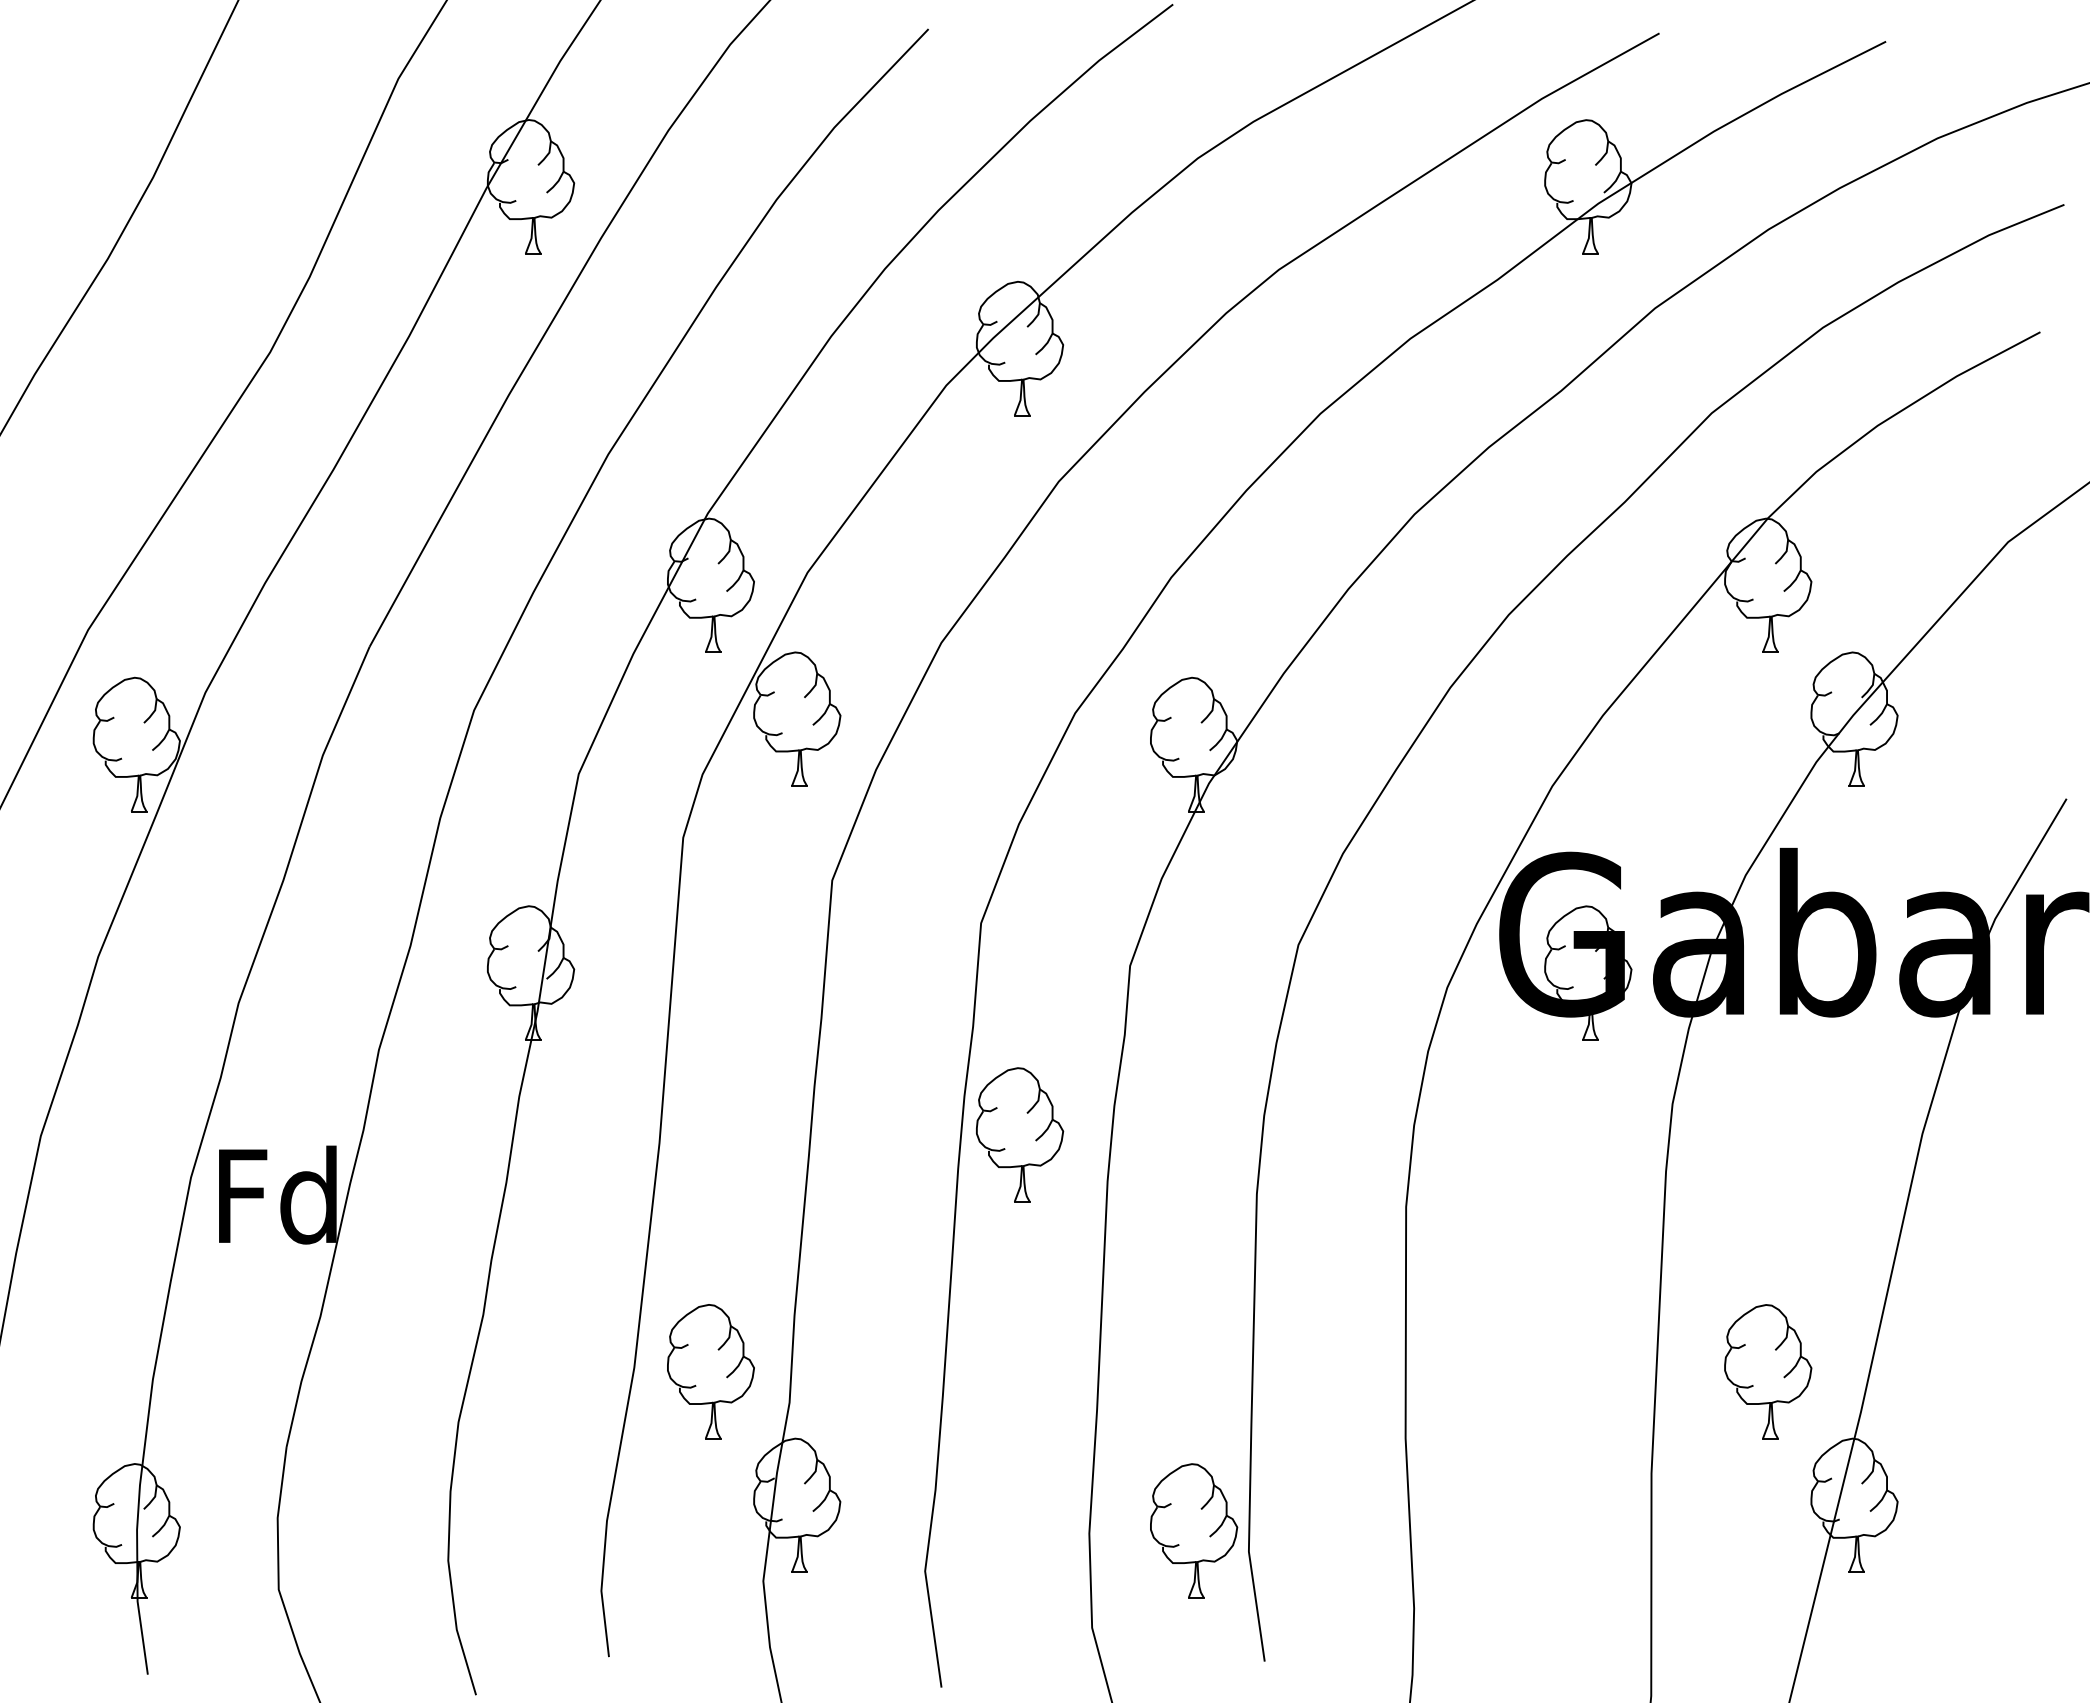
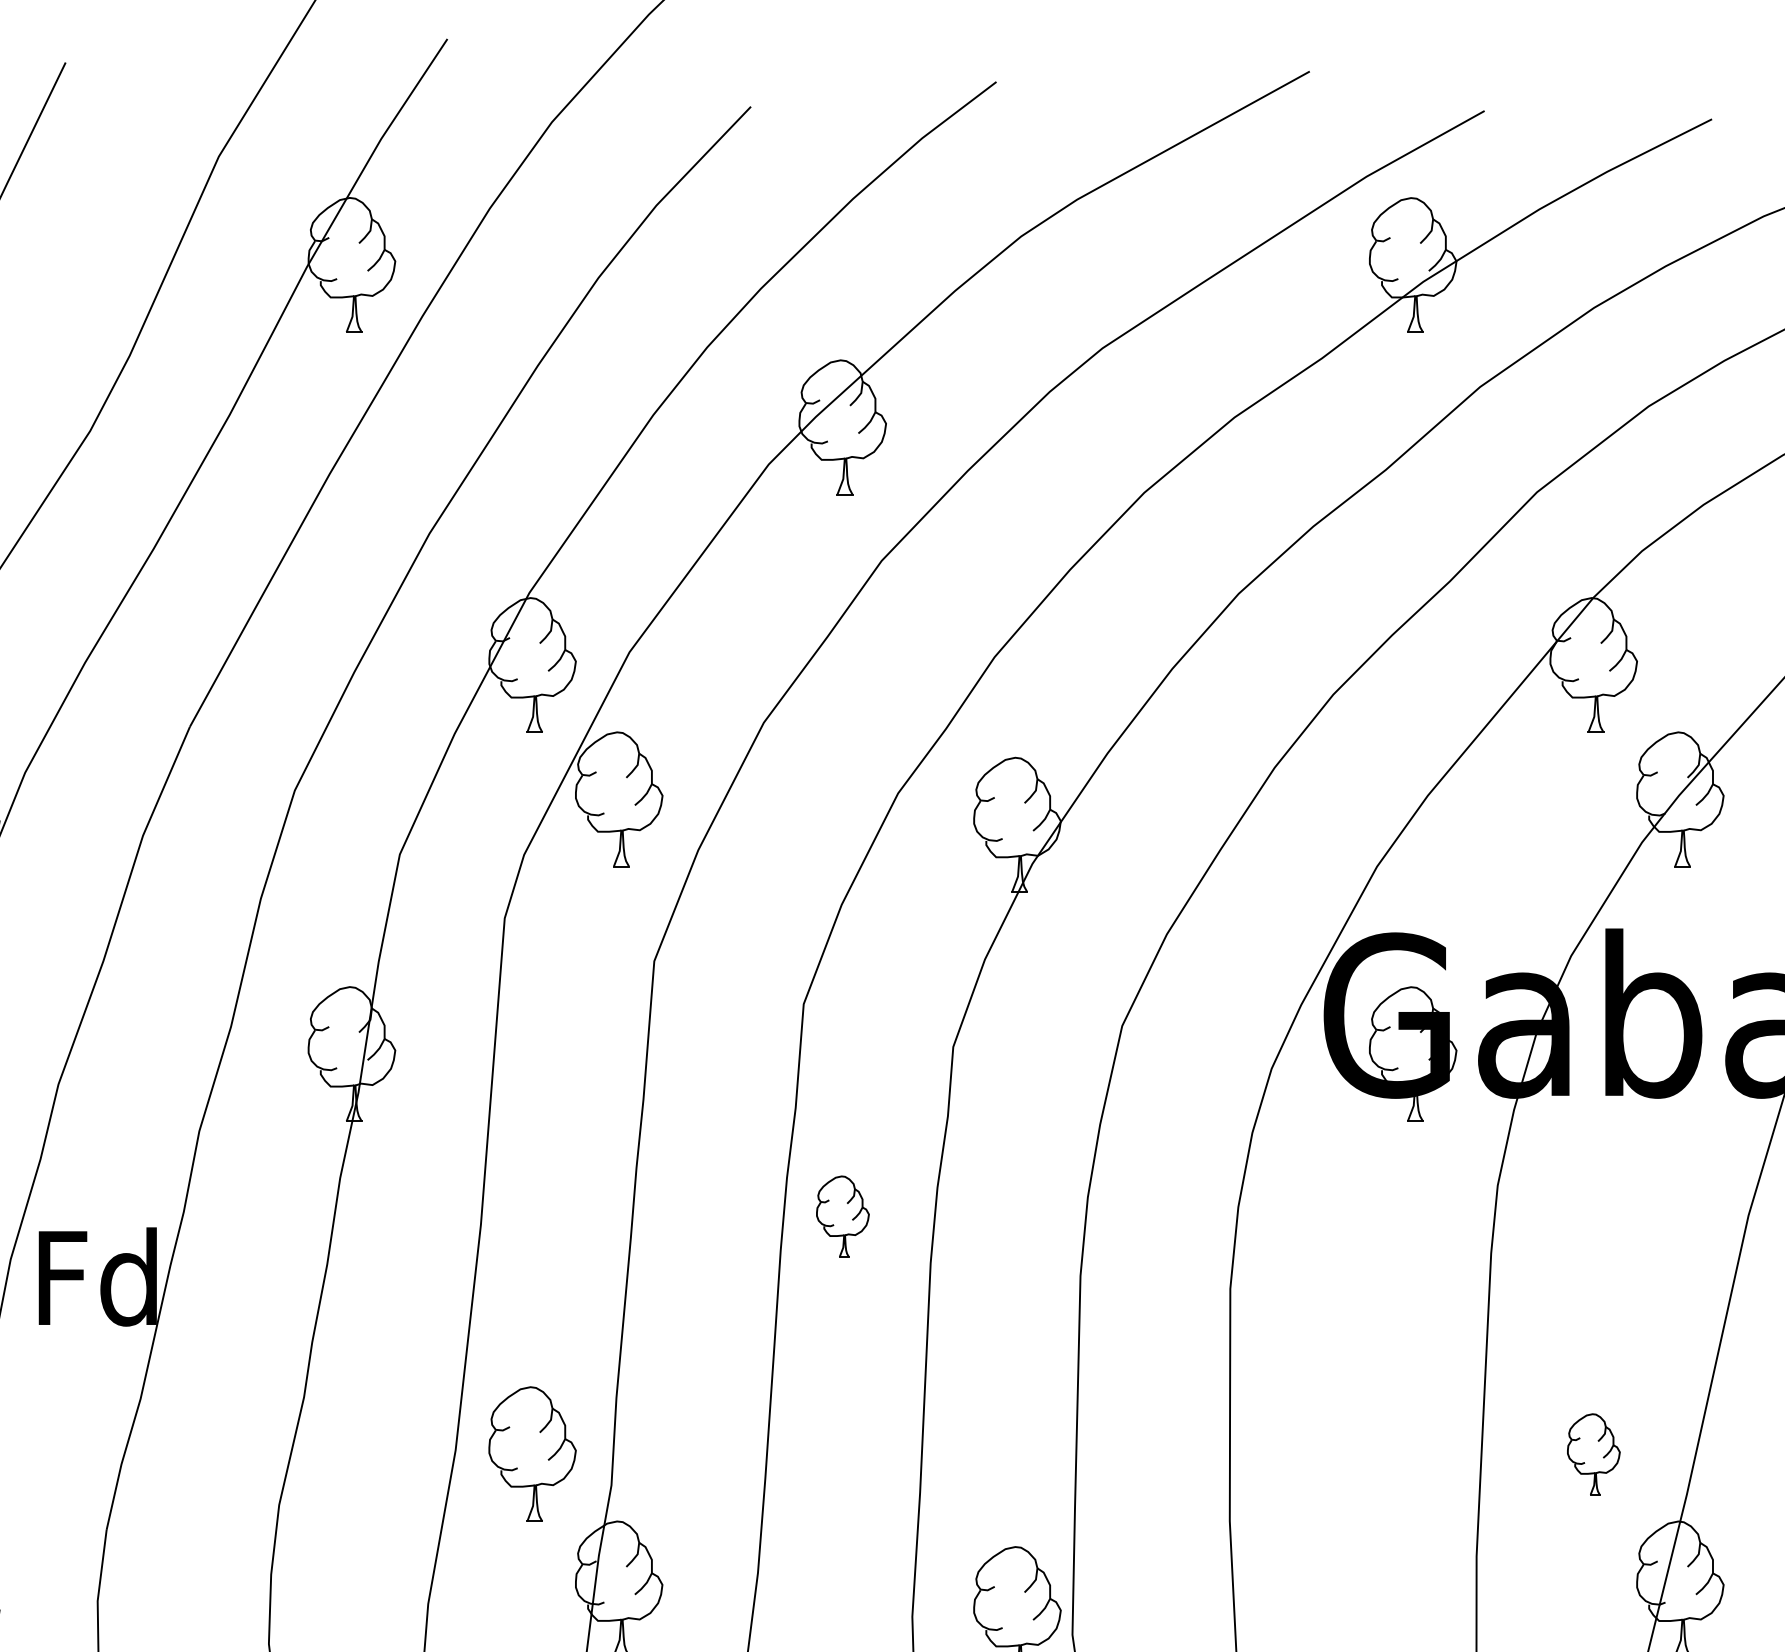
part: (1020, 1134) -> (843, 1216), size x0.6
part: (1768, 1371) -> (1594, 1454), size x0.6

